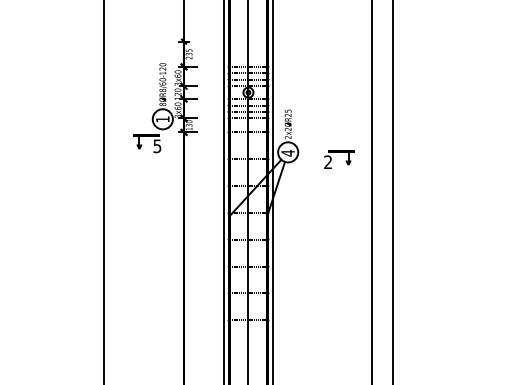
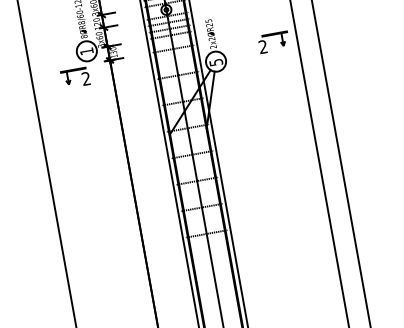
text: (157, 146) -> (86, 79), 5 -> 2
text: (288, 152) -> (216, 61), 4 -> 5
part: (345, 161) -> (280, 43), moved

